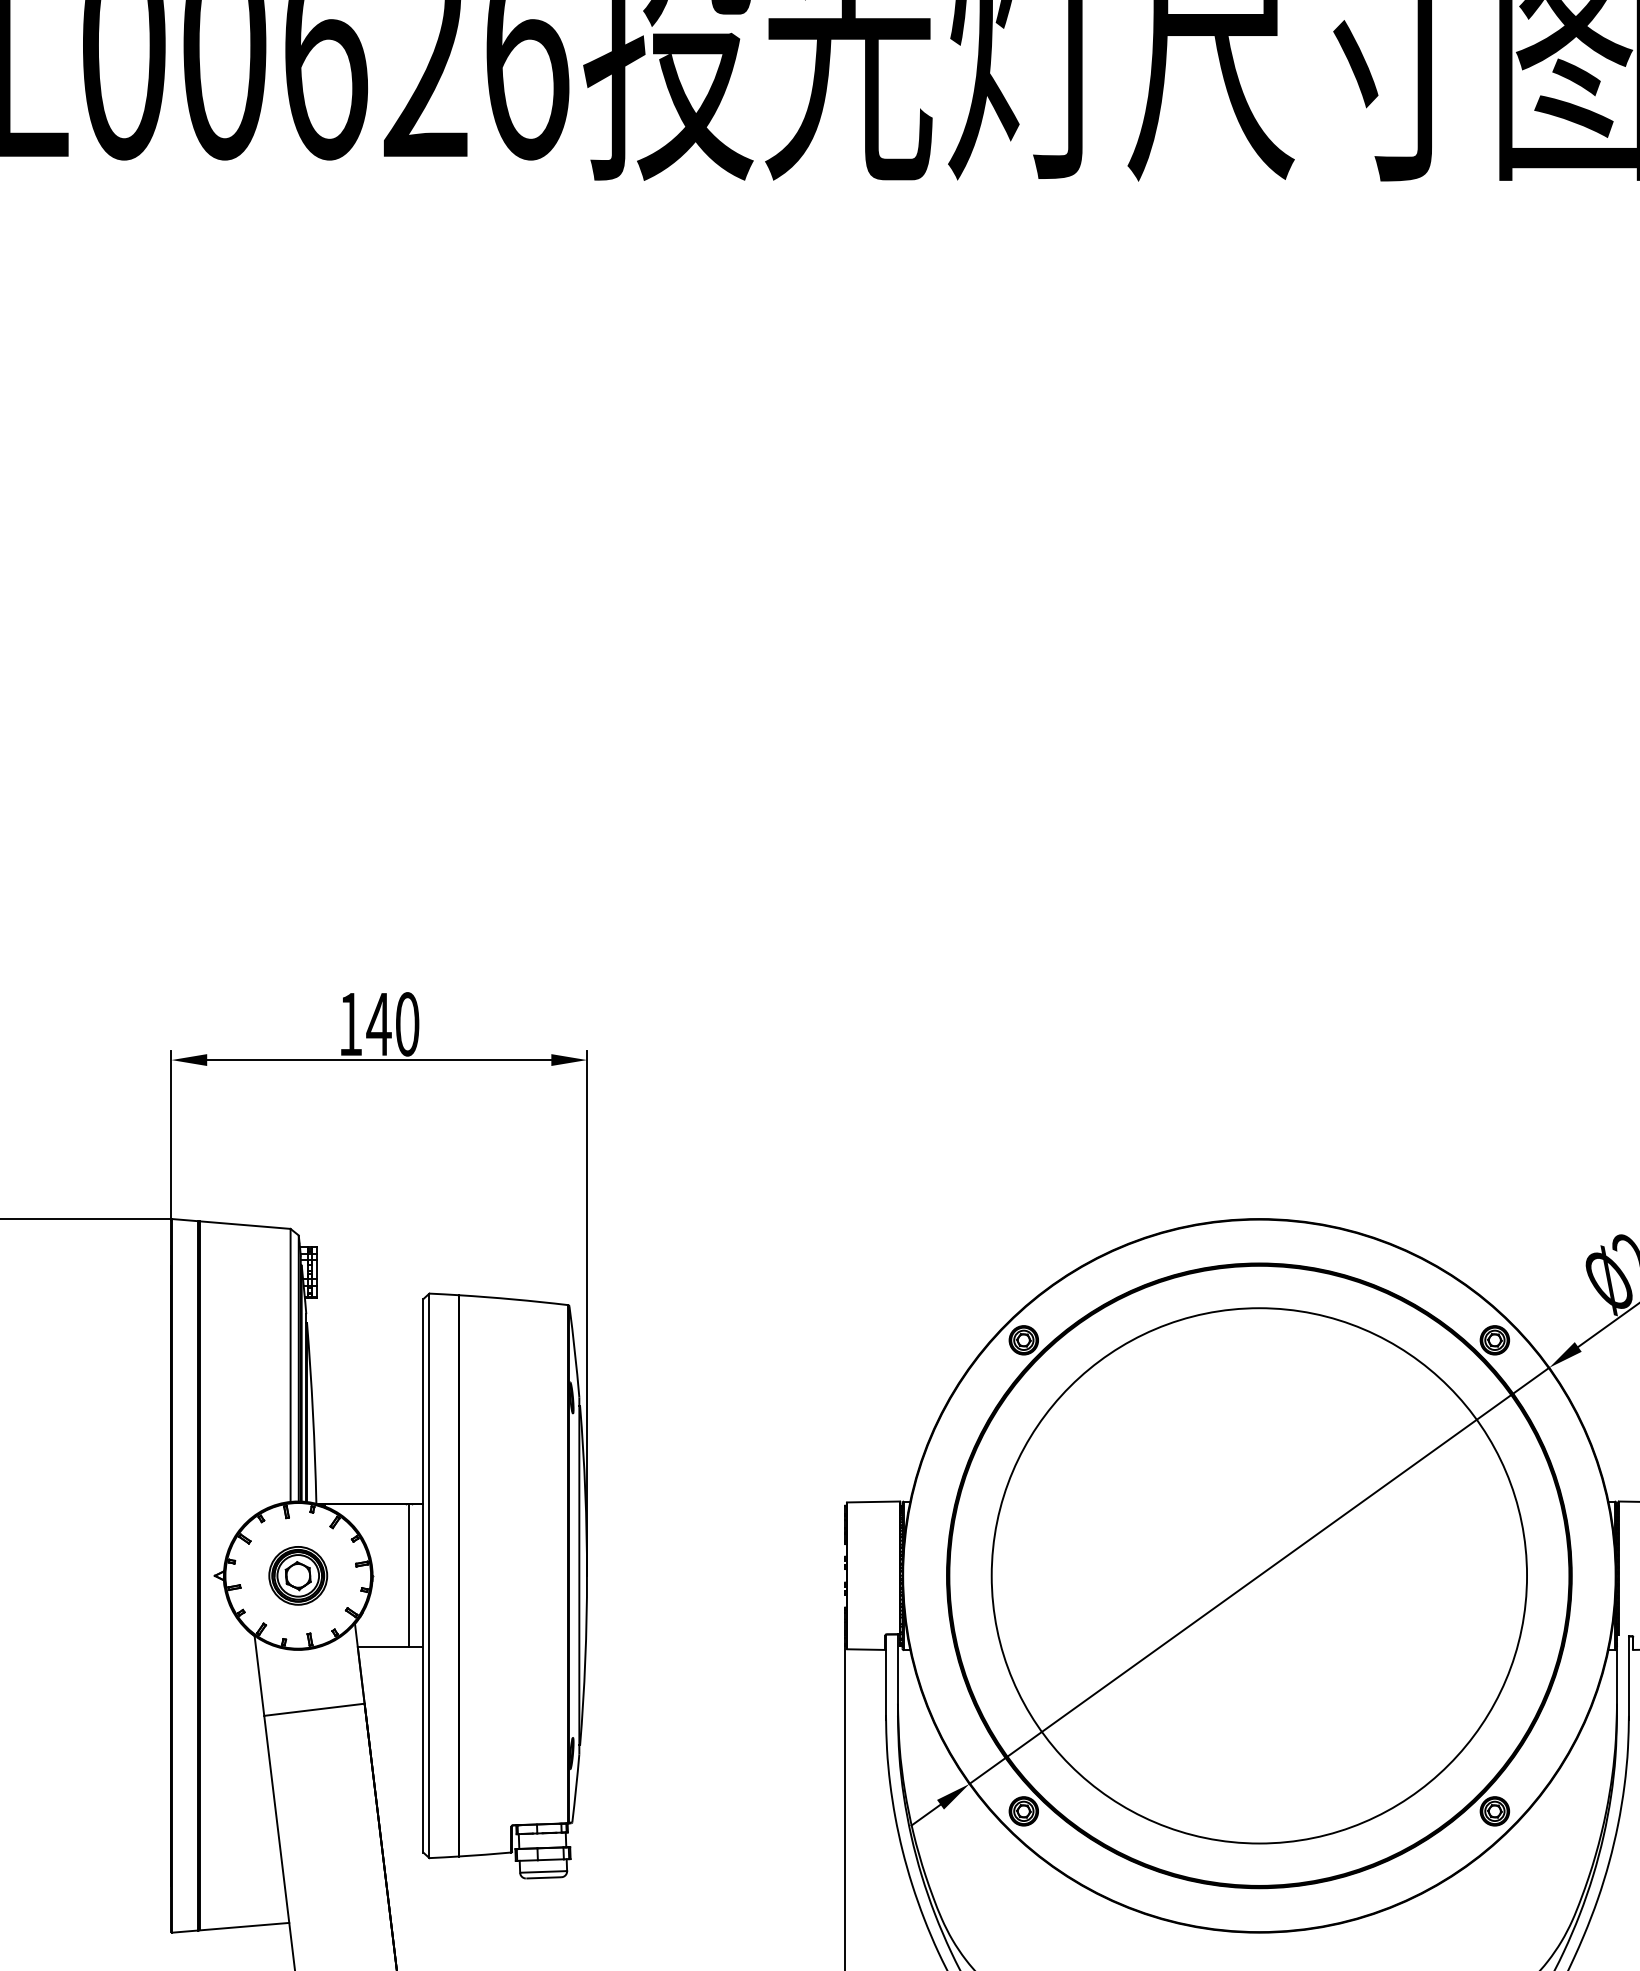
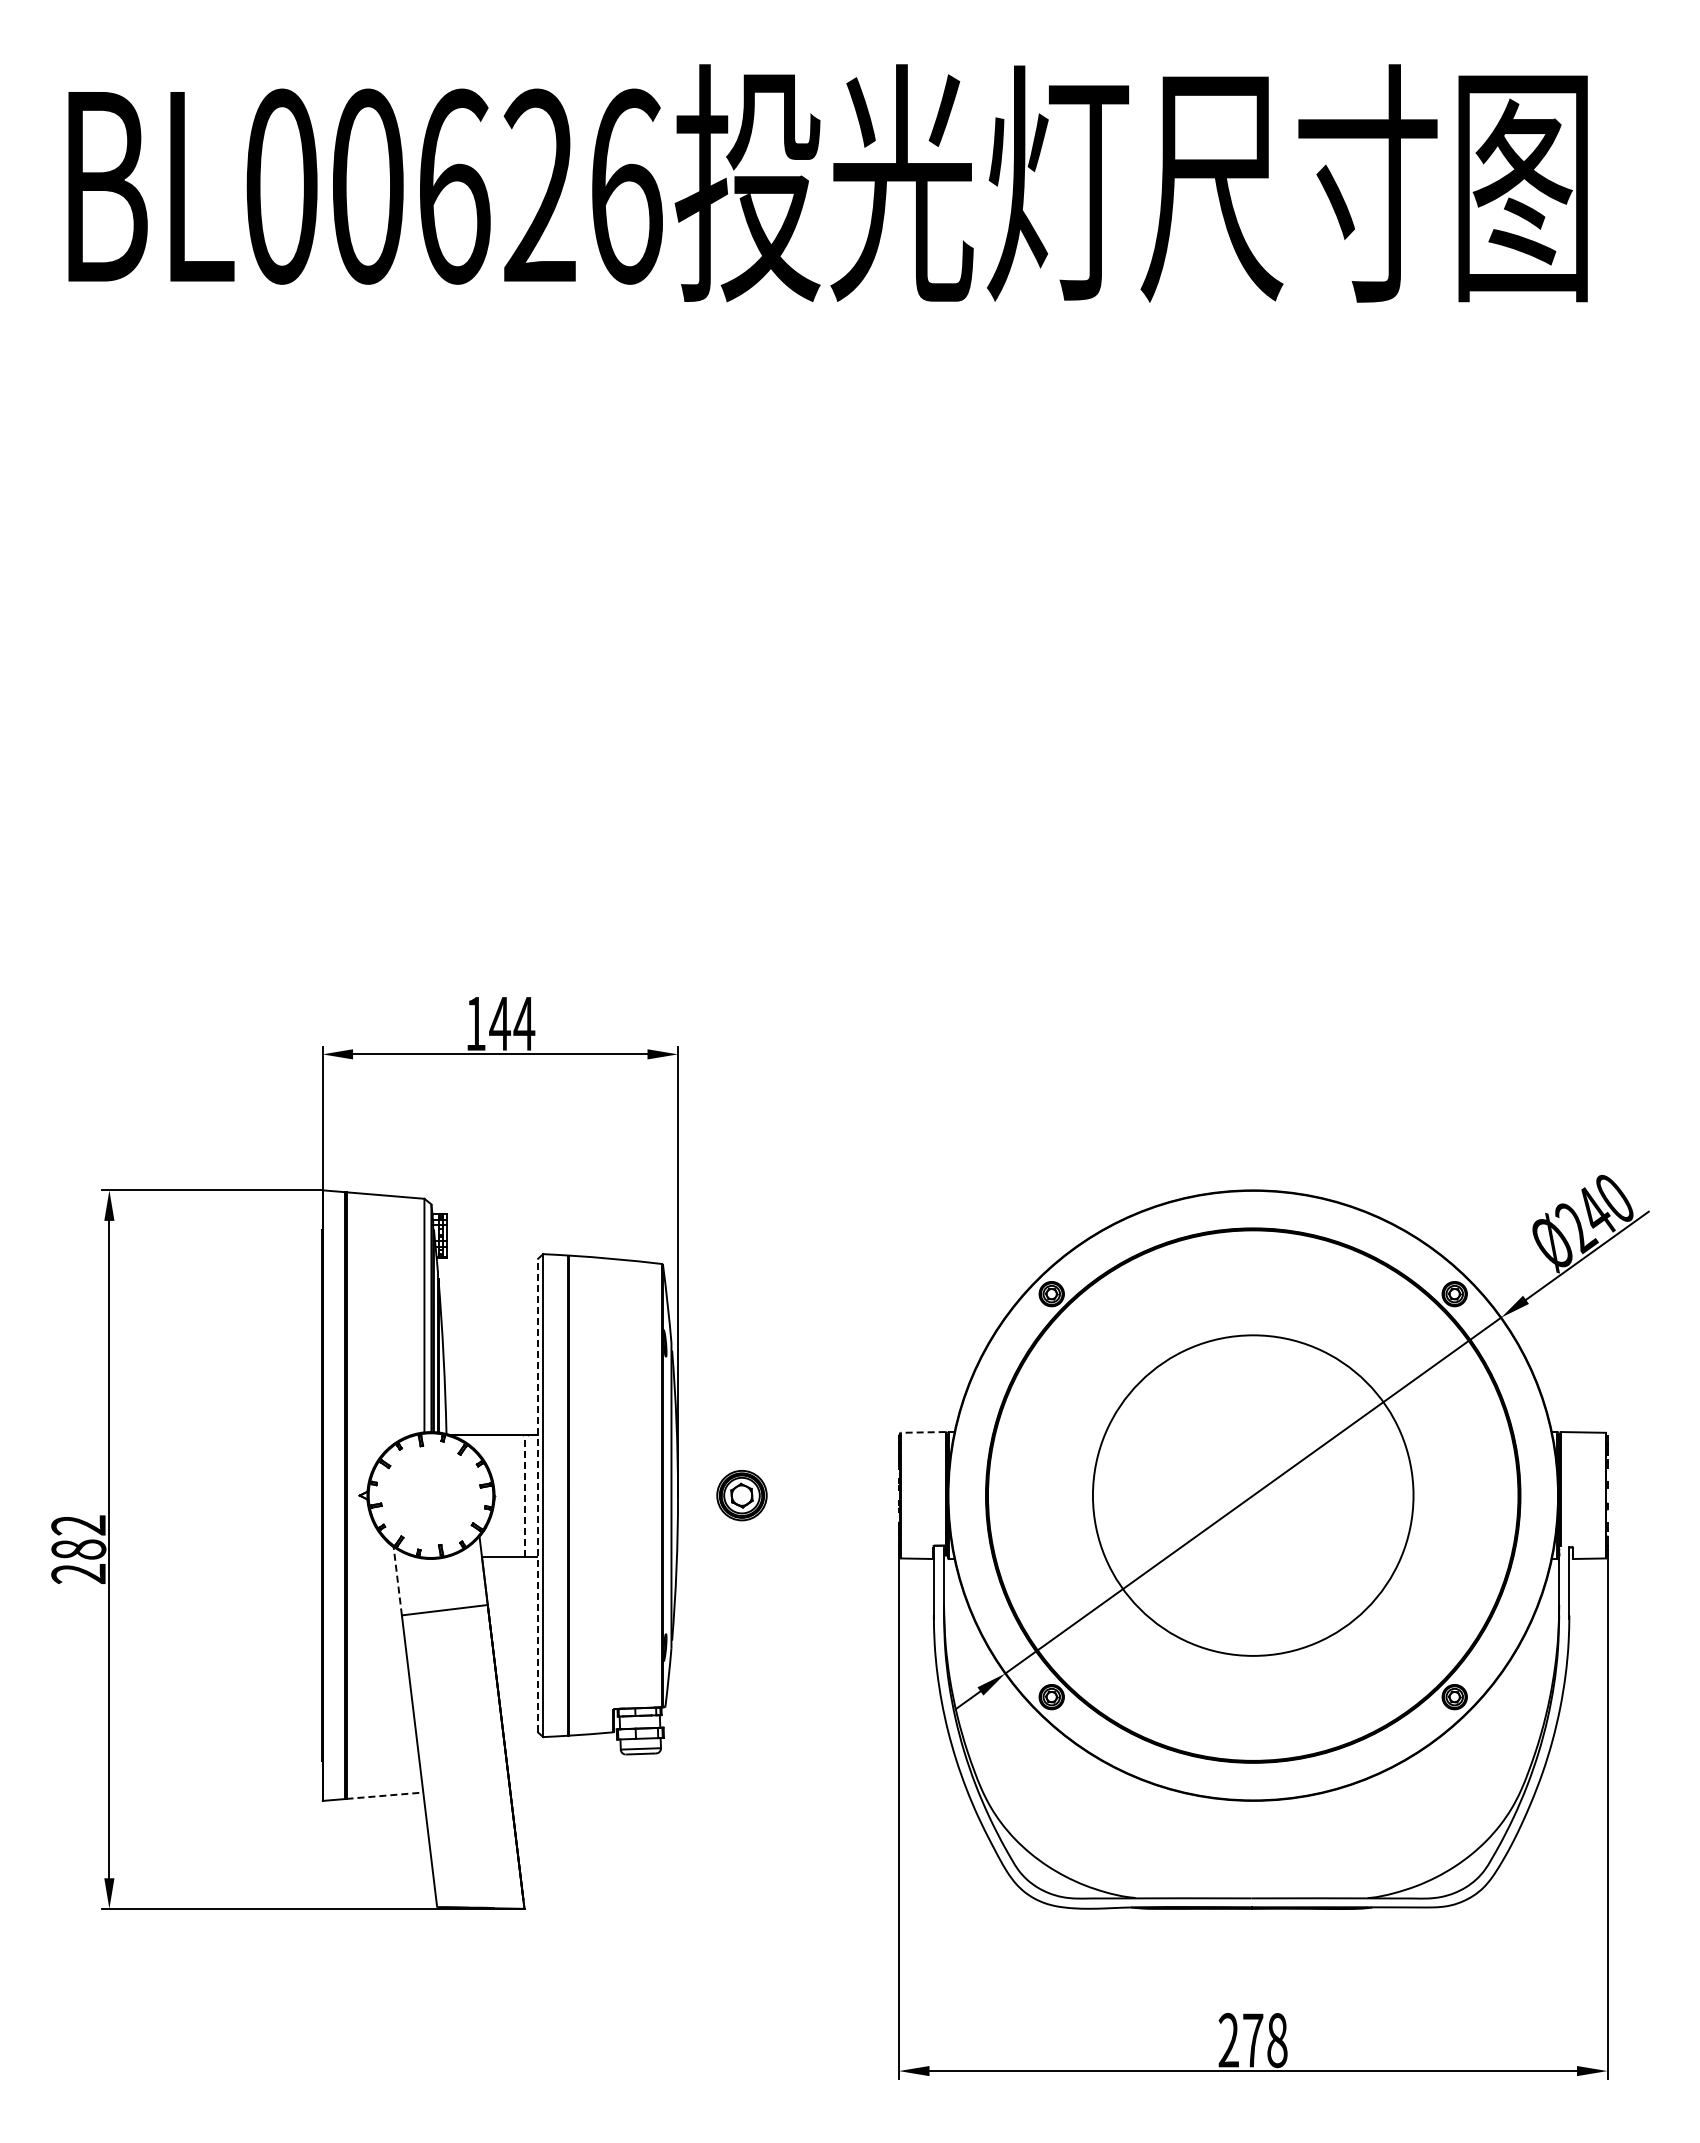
text: (407, 1023) -> (524, 1023), 140 -> 144
line: (872, 1502) -> (922, 1432), solid -> dashed
part: (297, 1575) -> (741, 1495), moved
line: (408, 1575) -> (525, 1495), solid -> dashed
line: (423, 1575) -> (538, 1495), solid -> dashed
circle: (1259, 1575) -> (1253, 1495), size x0.7
line: (259, 1675) -> (397, 1580), solid -> dashed
line: (243, 1926) -> (384, 1795), solid -> dashed

